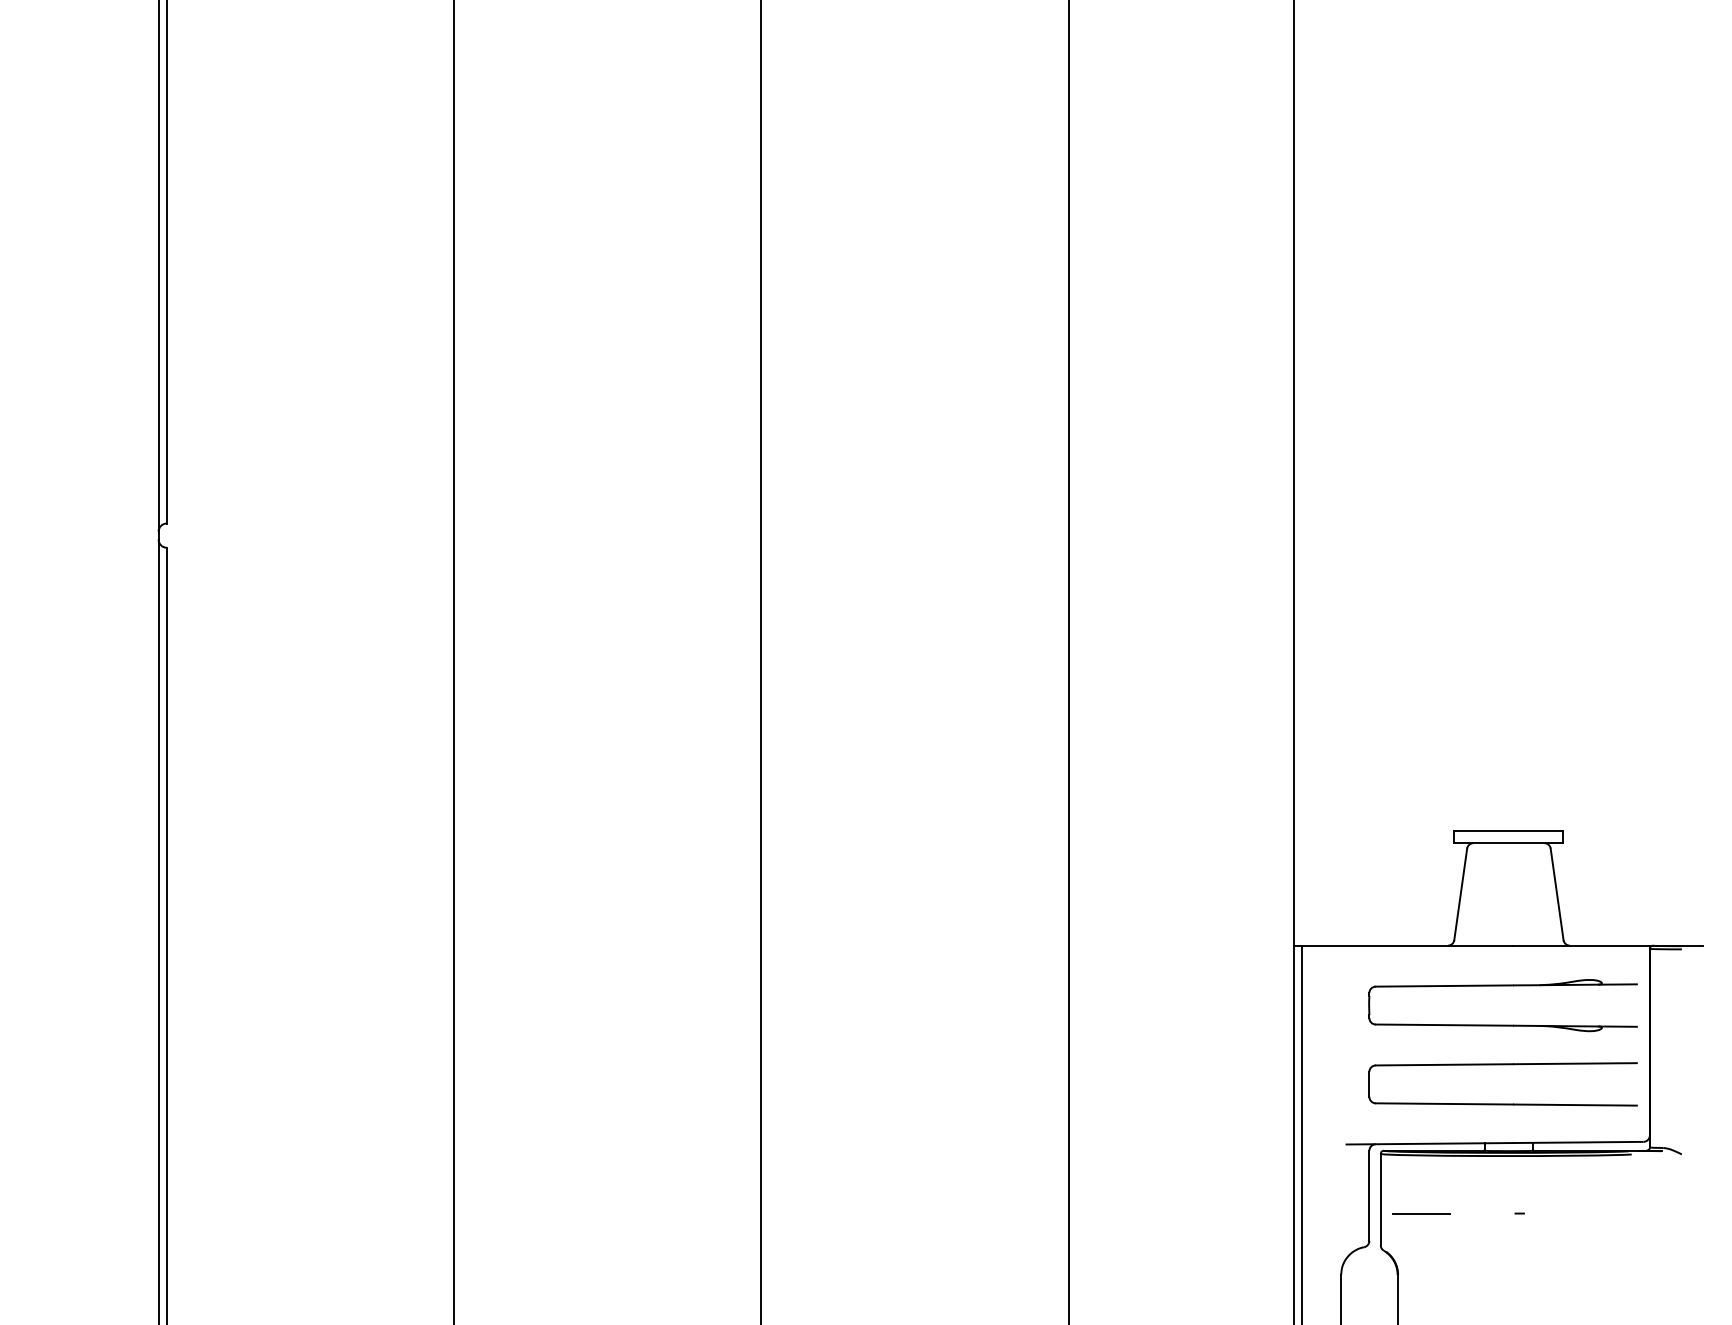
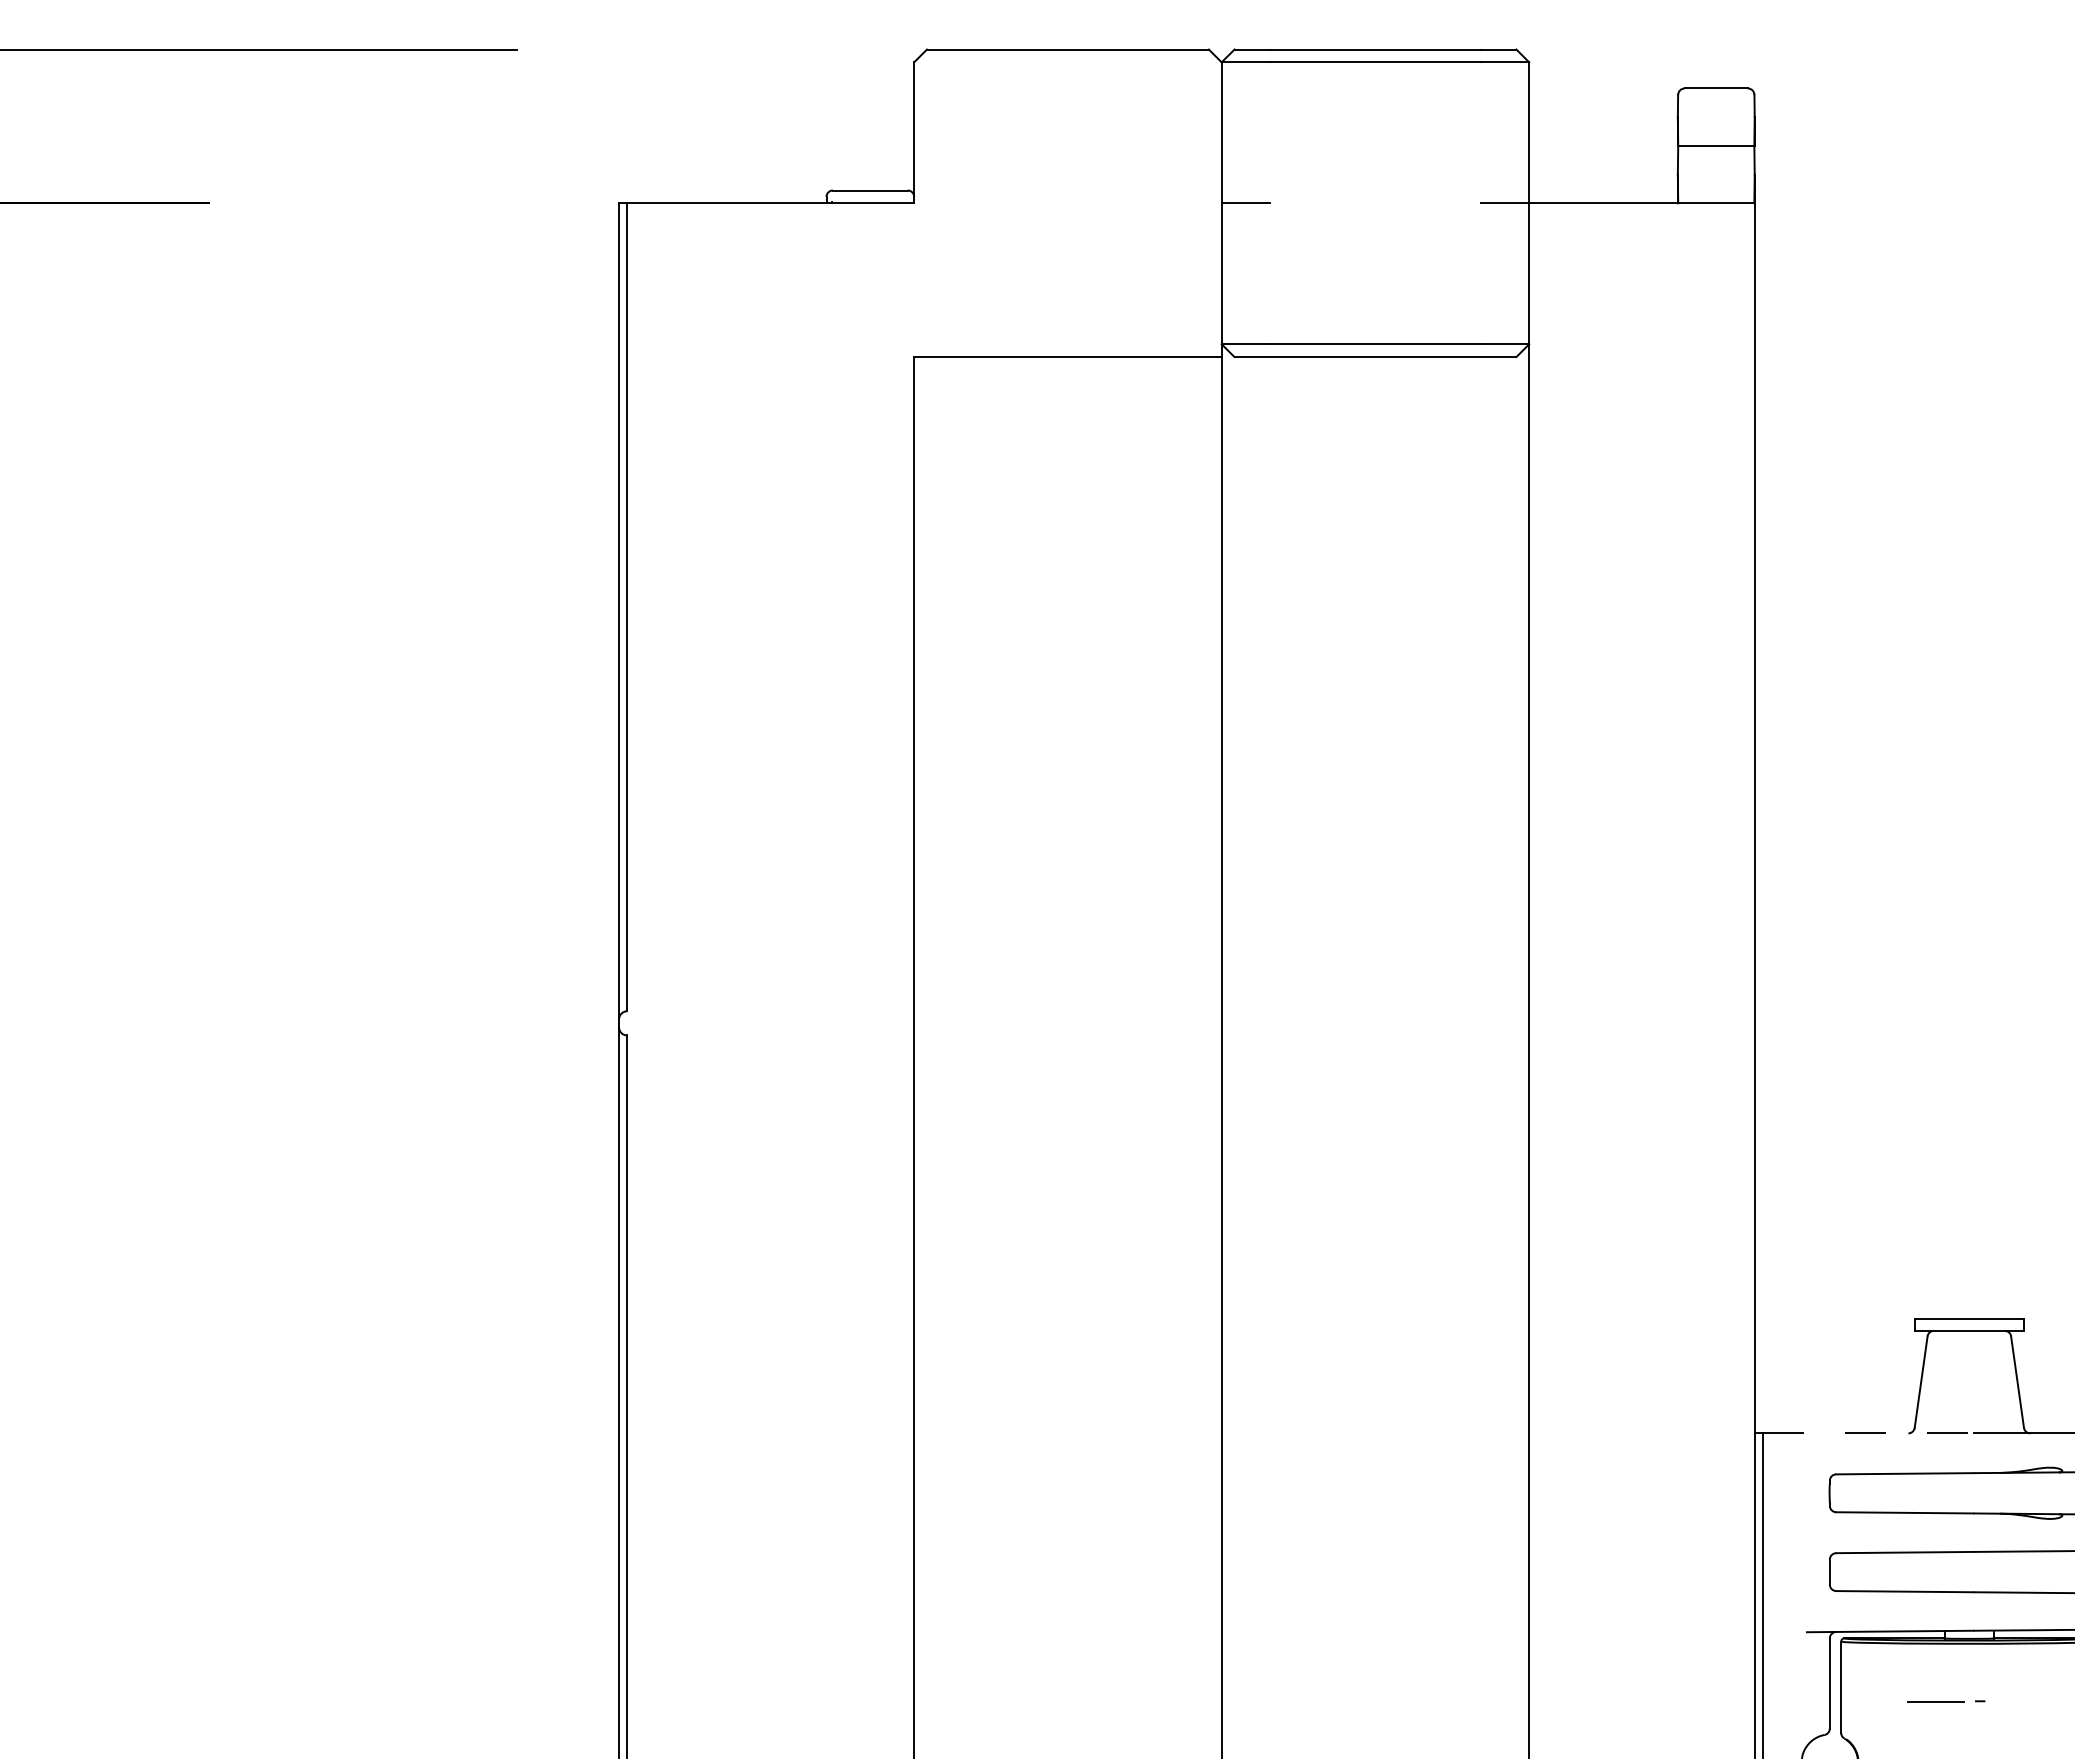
line: (1408, 945) -> (1868, 1433), solid -> dashed
line: (1421, 1213) -> (1935, 1701), moved

